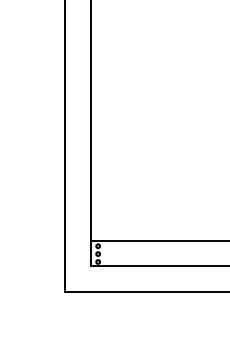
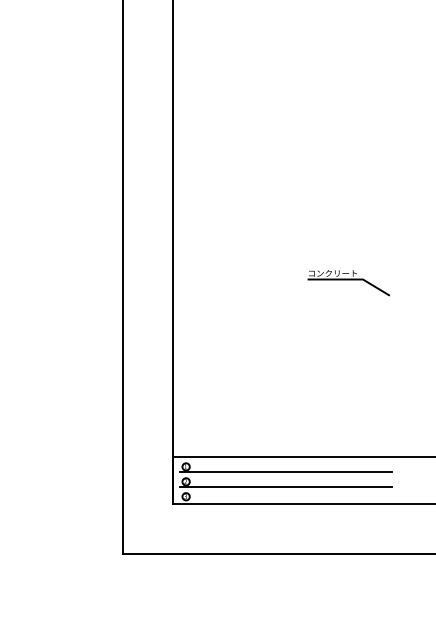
part: (183, 149) -> (347, 283), added
line: (150, 248) -> (285, 471), added
line: (150, 256) -> (285, 486), added

